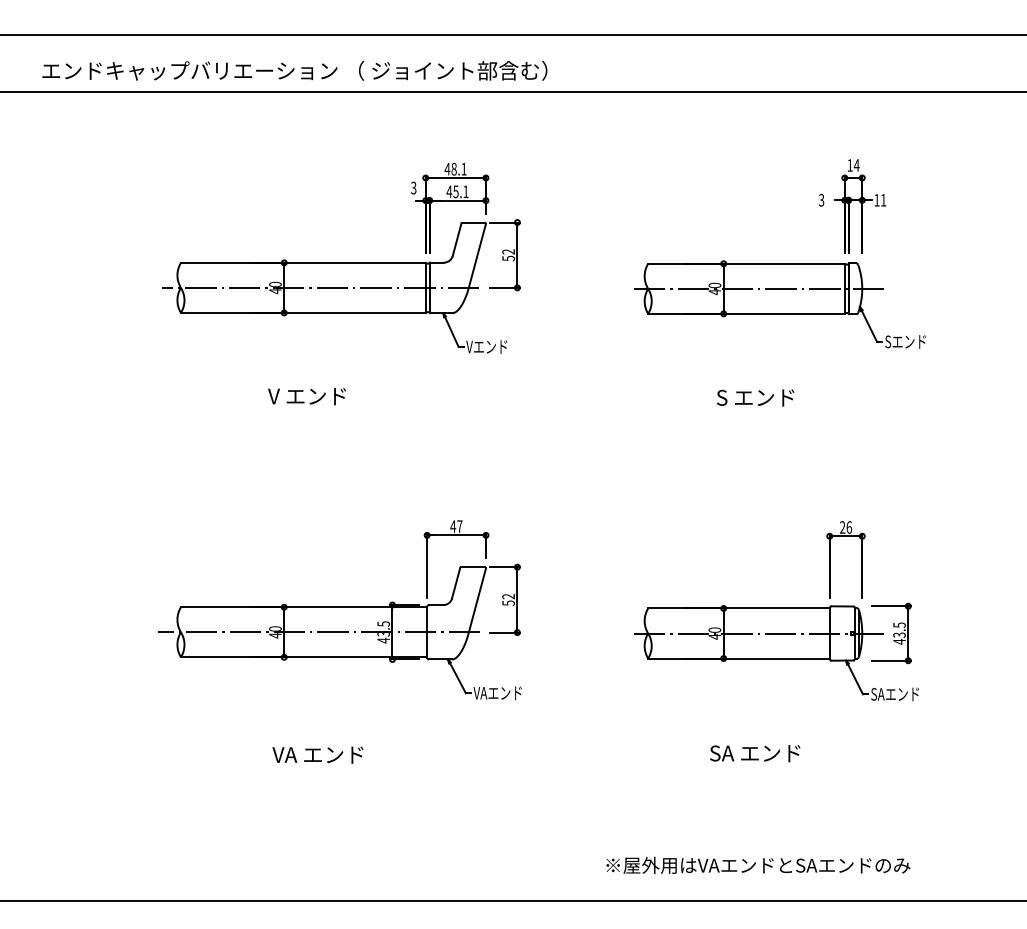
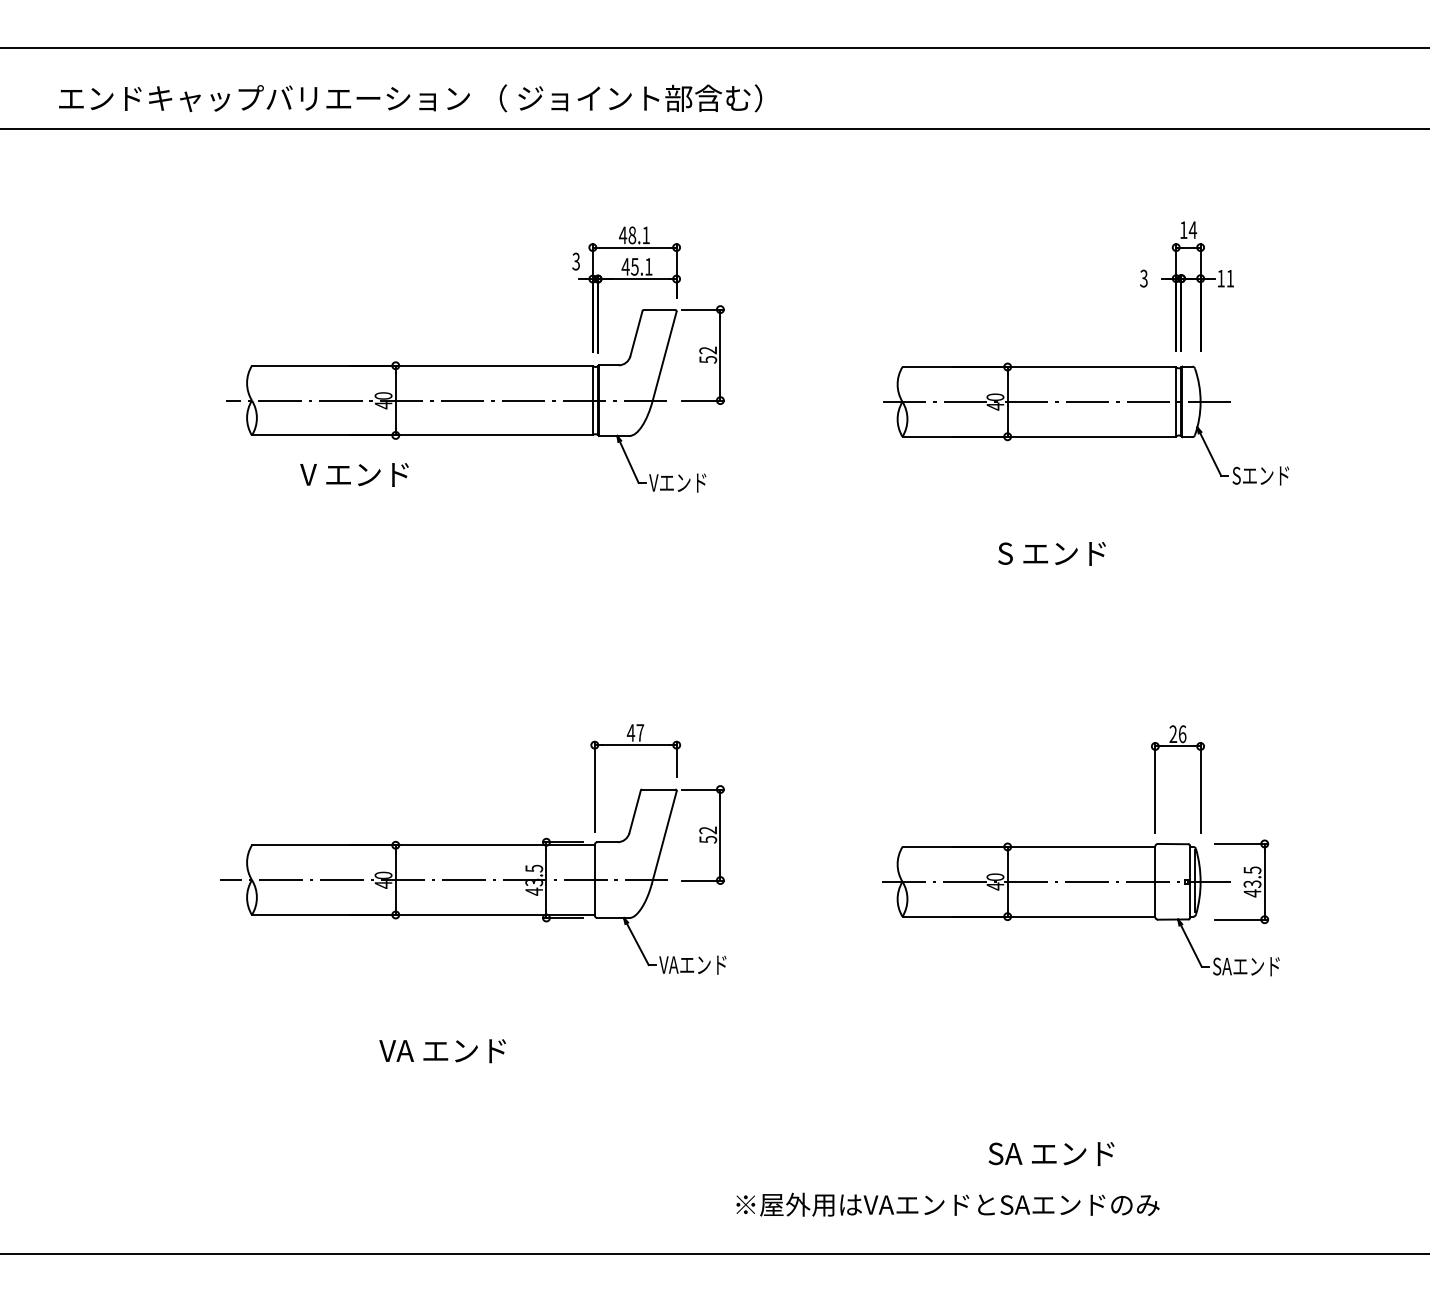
text: (307, 396) -> (354, 474), moved
text: (755, 753) -> (1051, 1153), moved
text: (758, 865) -> (947, 1204), moved

